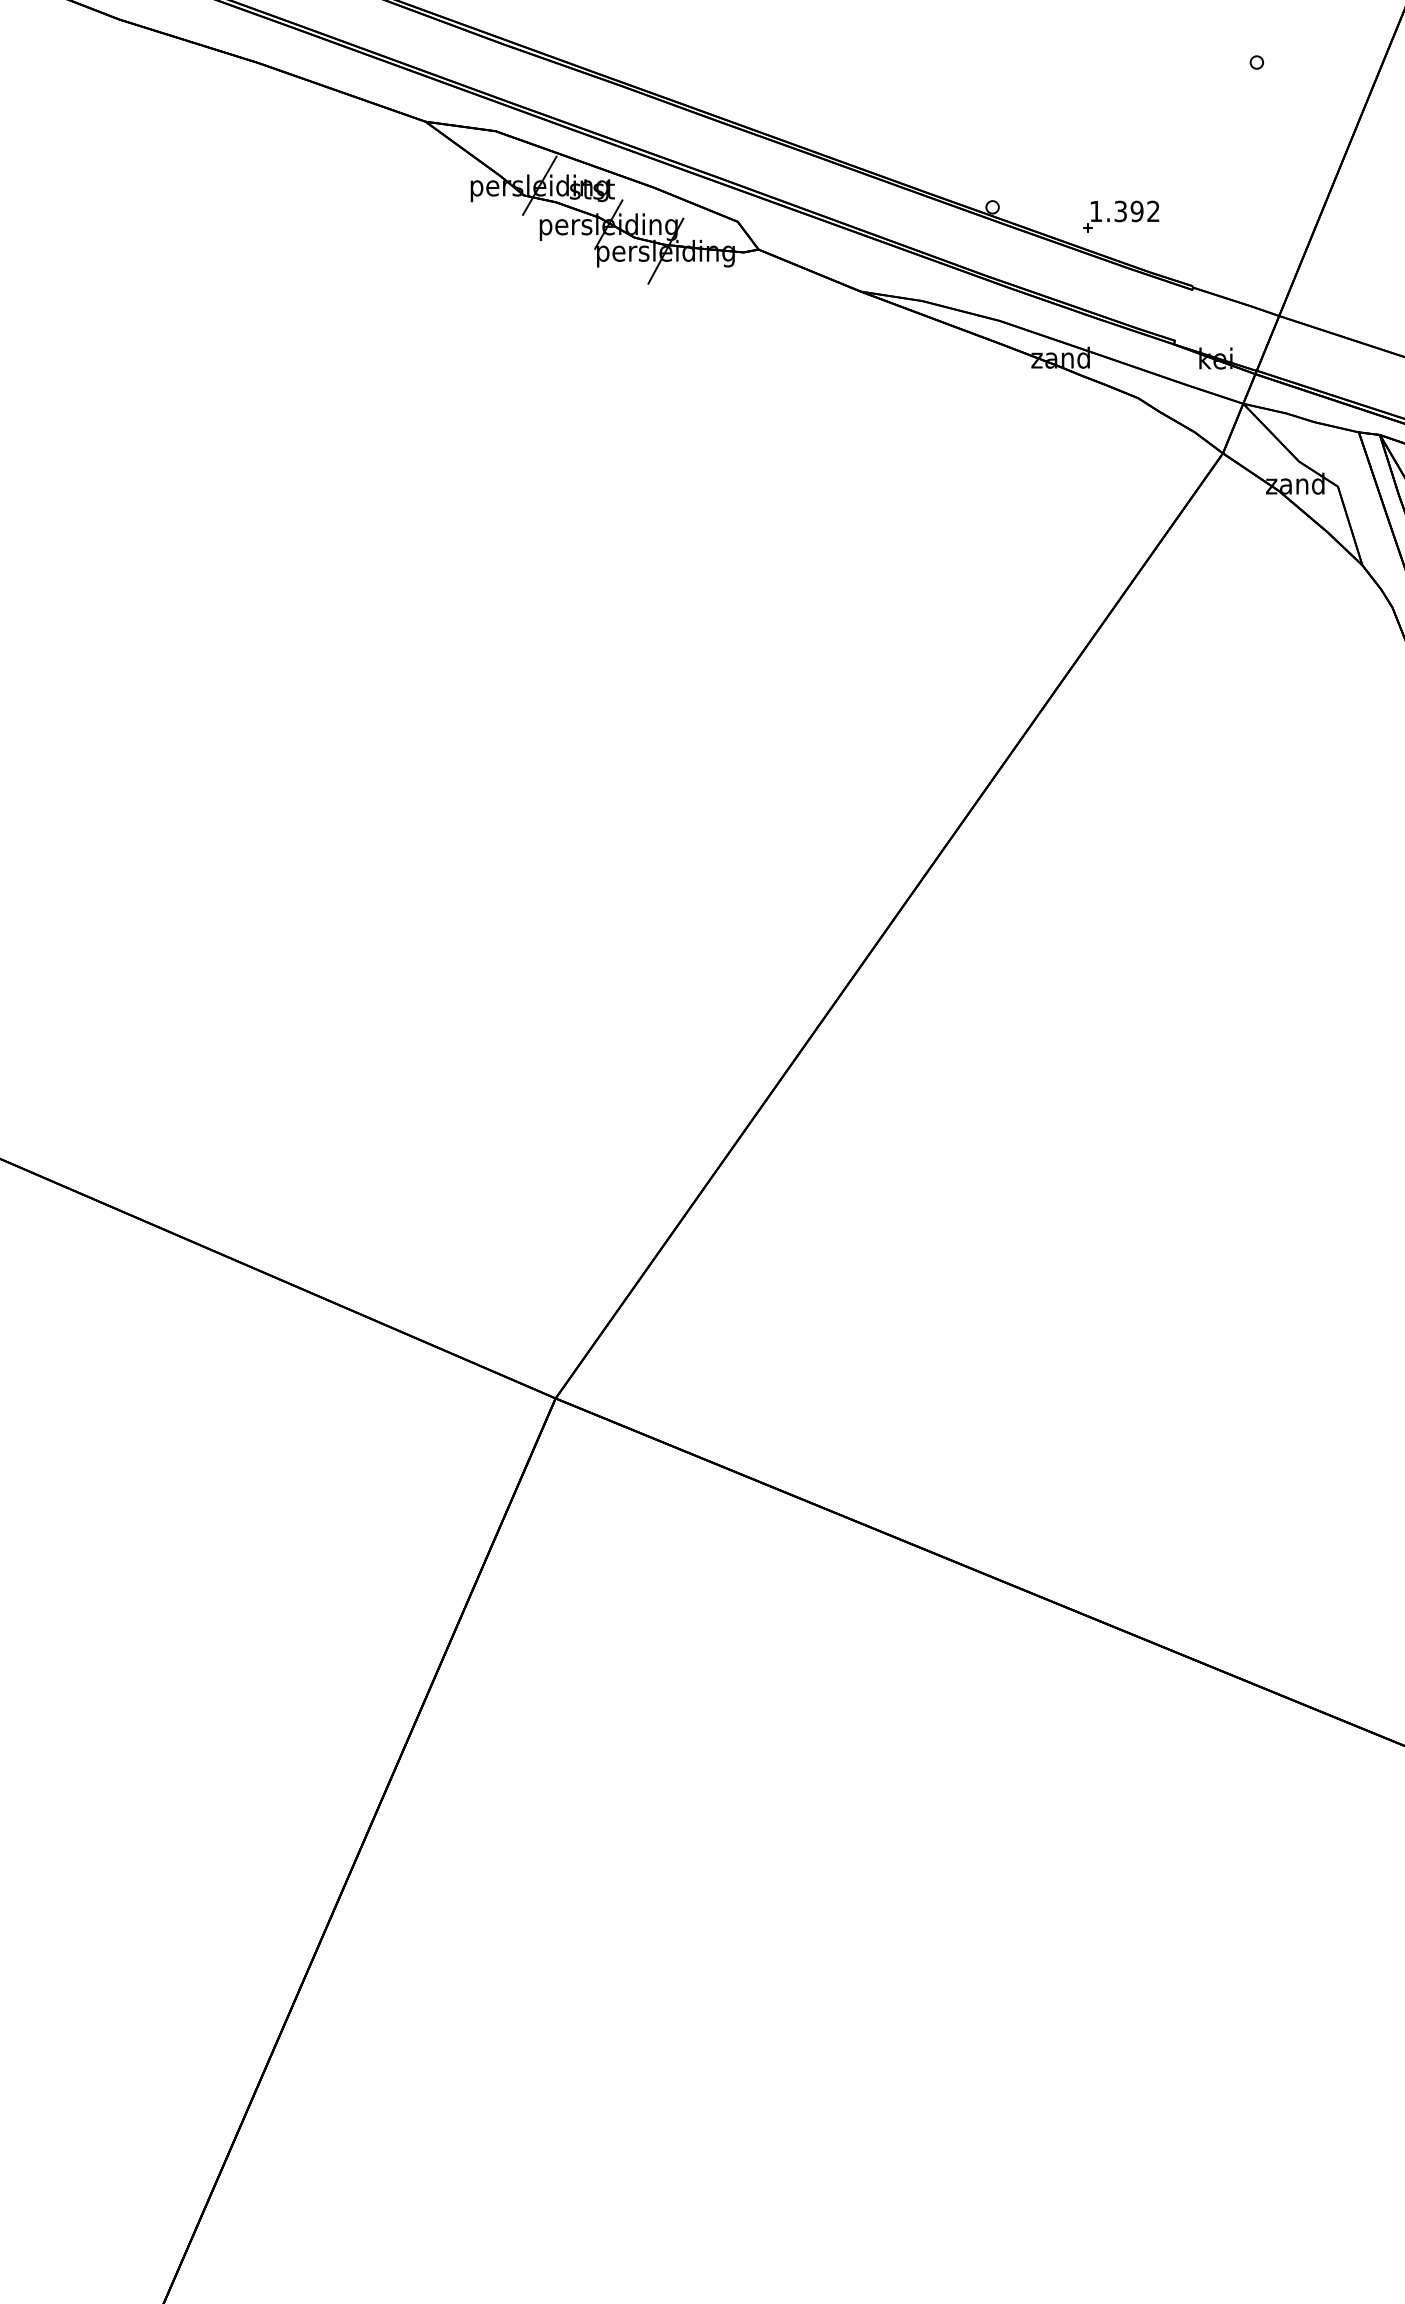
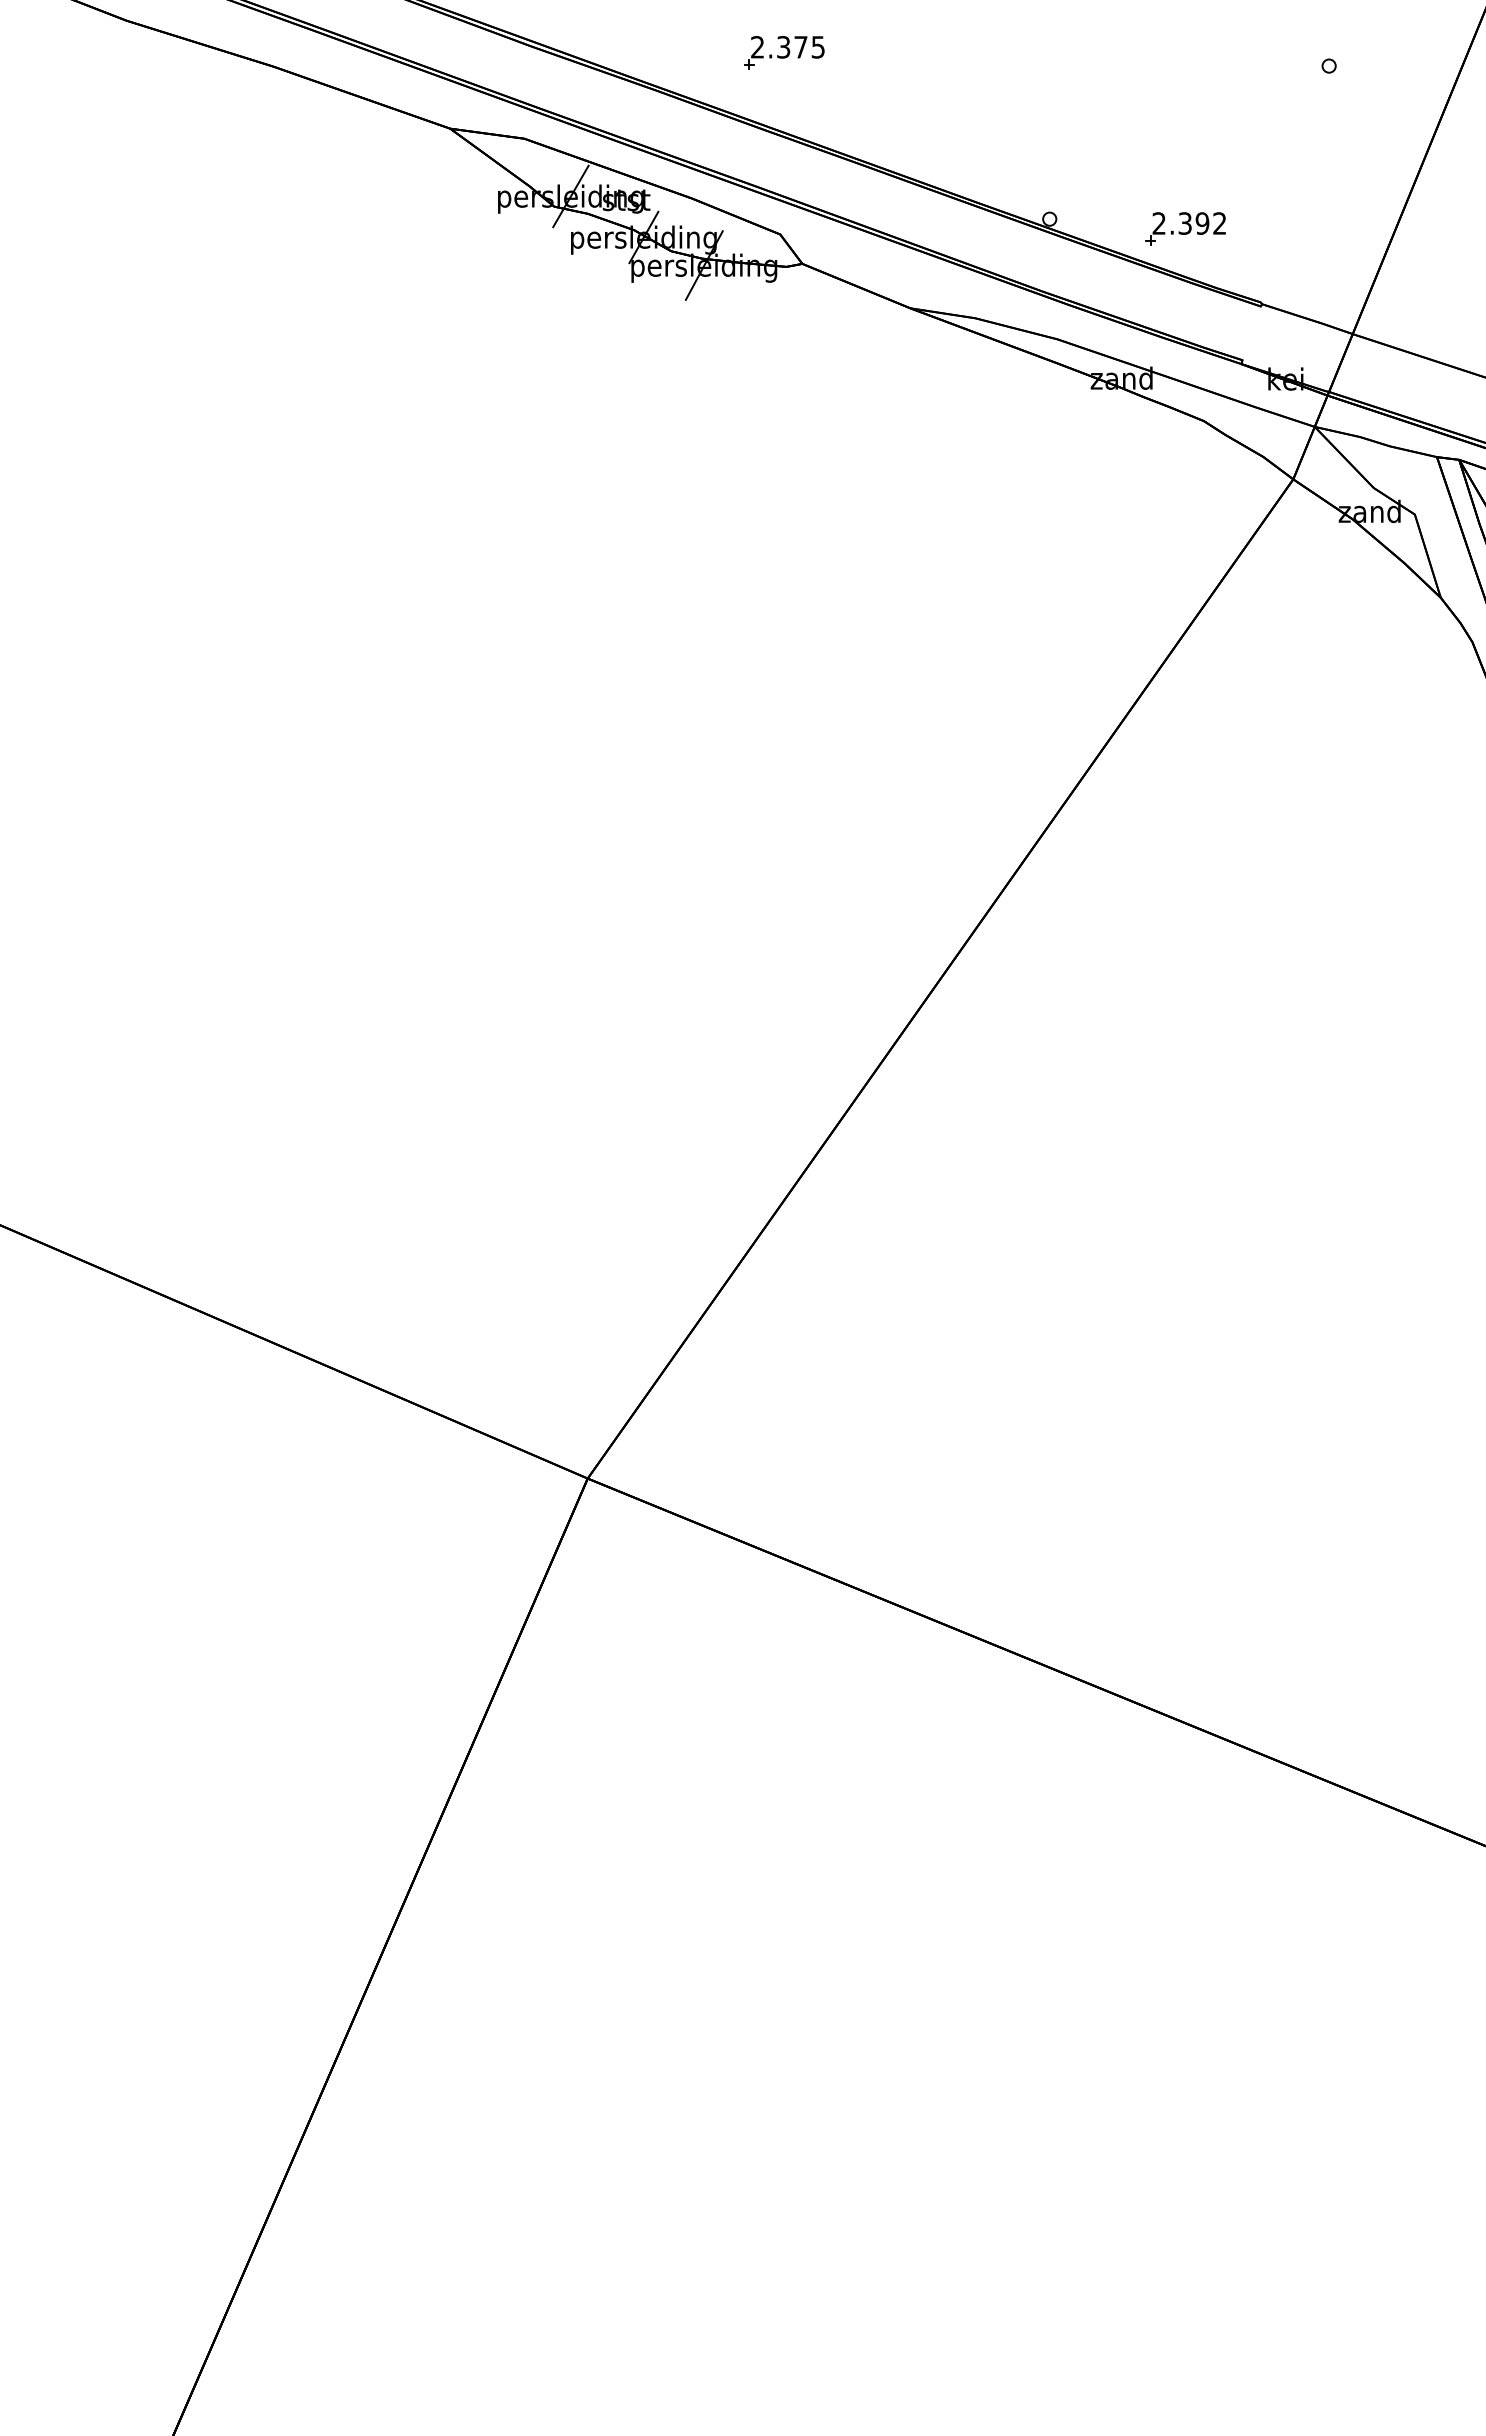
part: (741, 49) -> (784, 52), added
text: (1095, 211) -> (1158, 223), 1.392 -> 2.392

